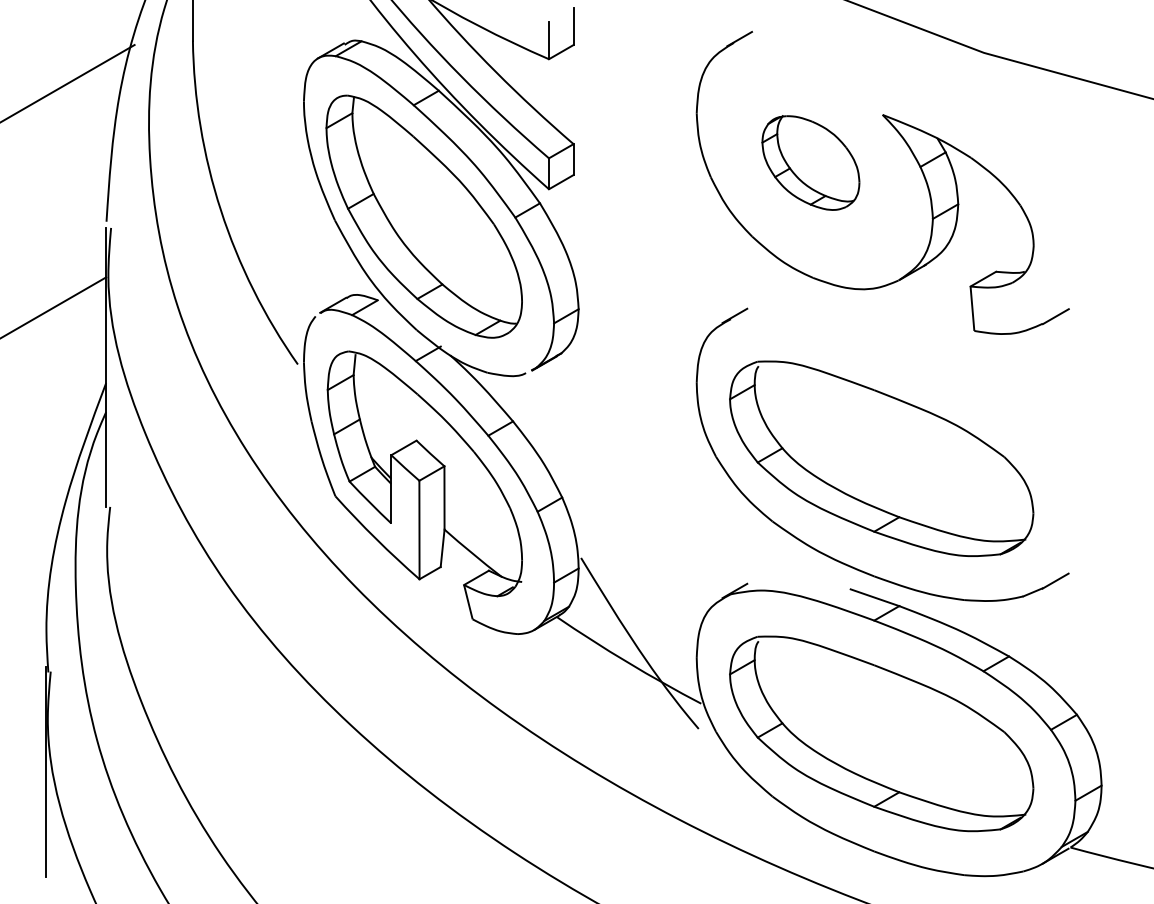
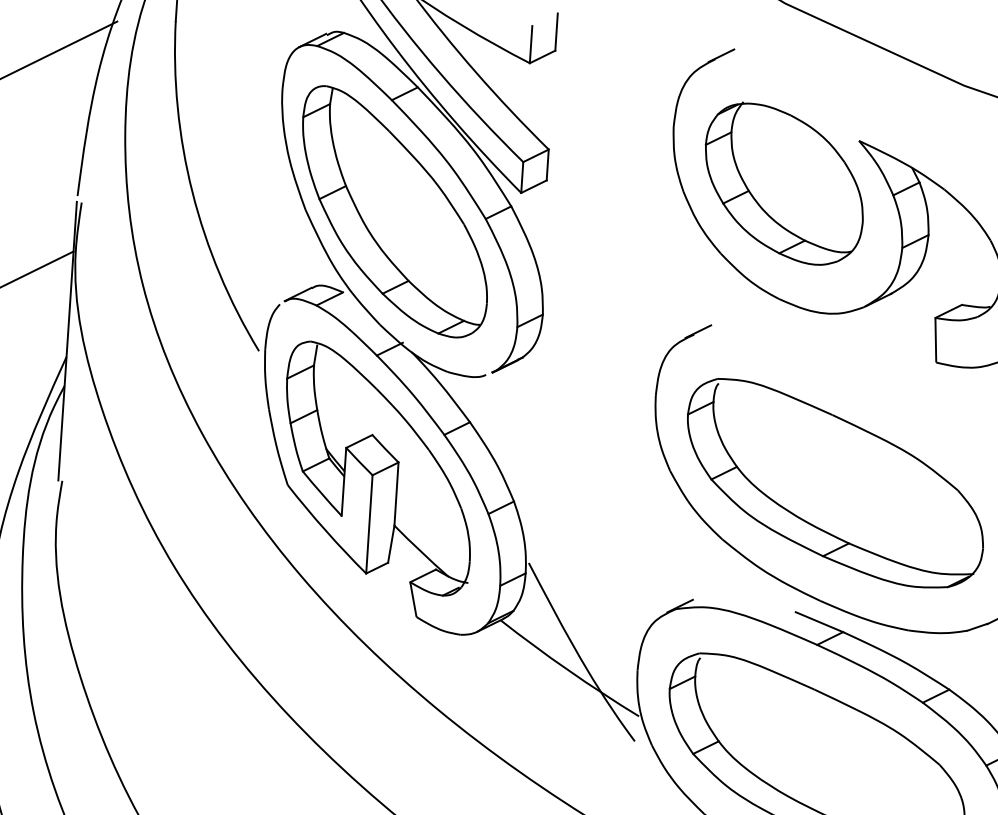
part: (810, 162) -> (783, 183), size x1.67

